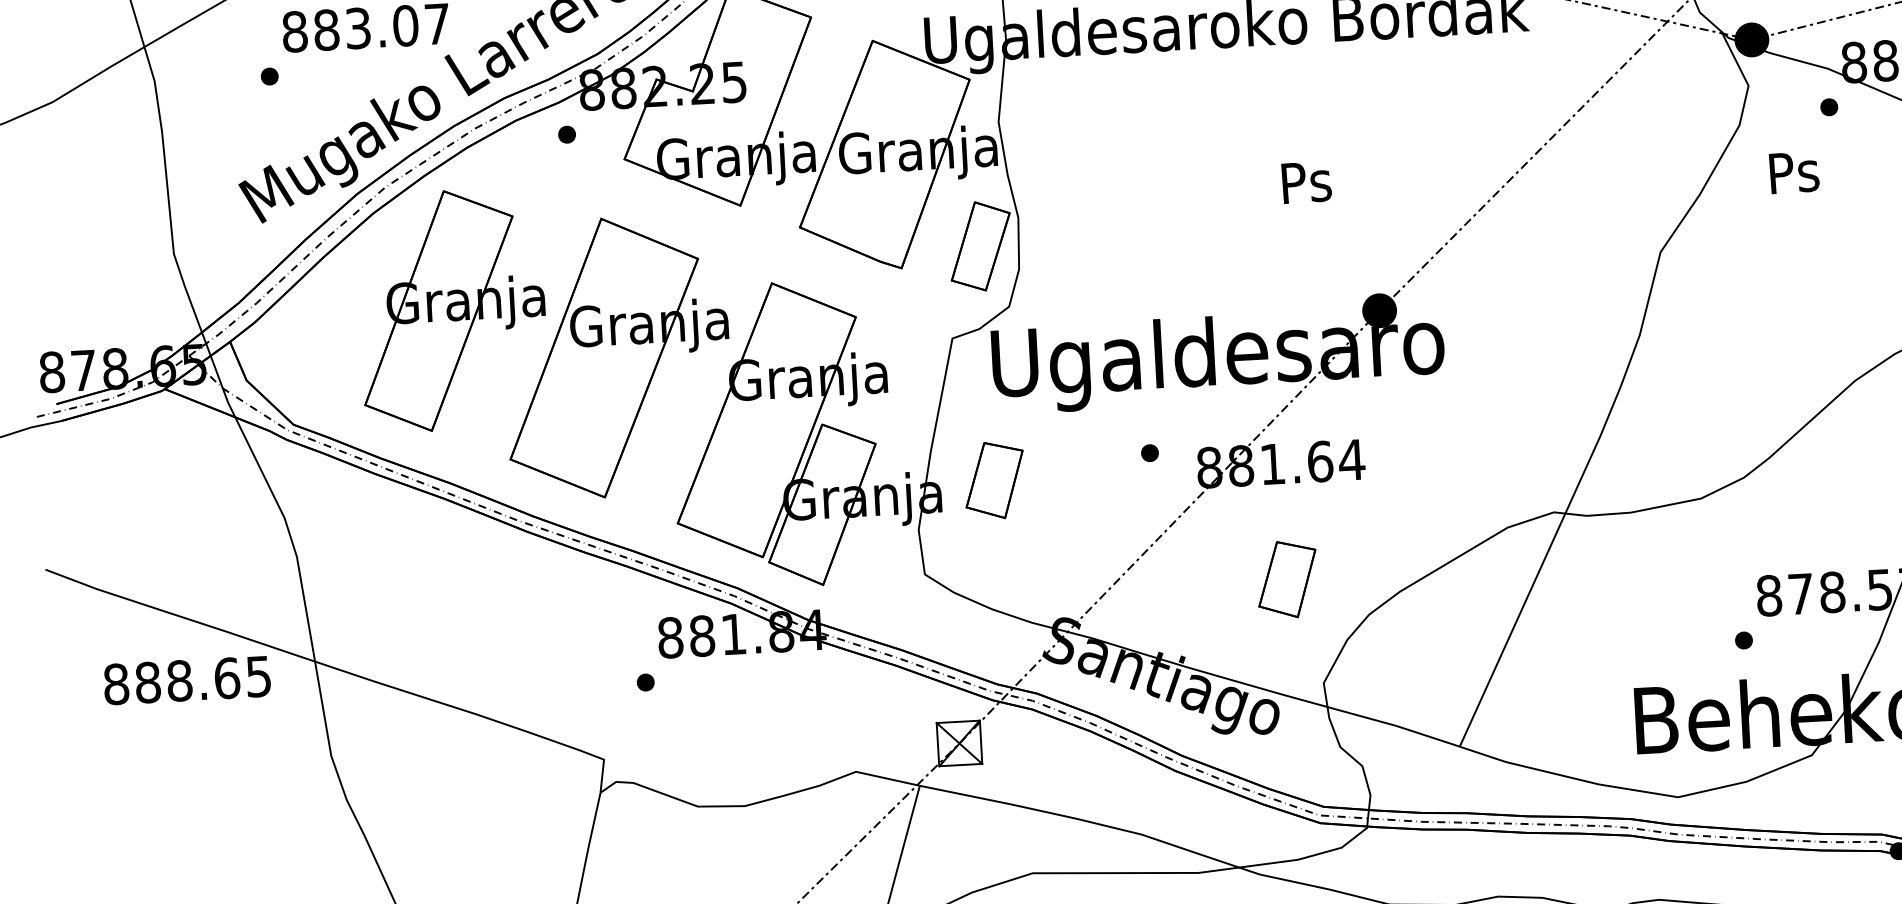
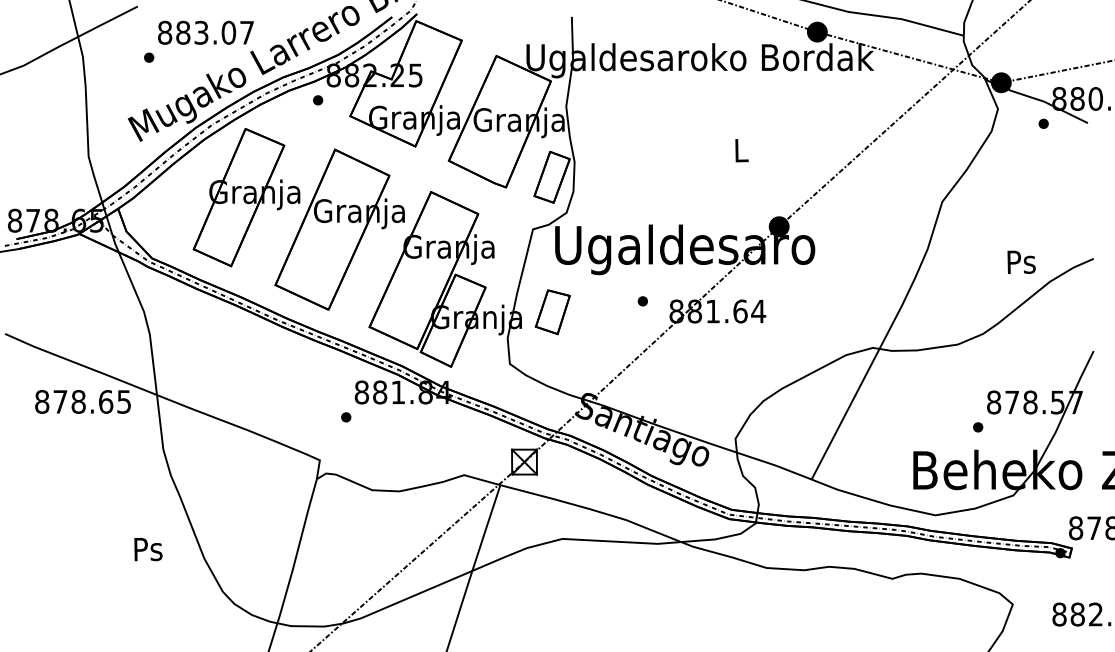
text: (1794, 171) -> (1021, 261), moved
text: (1307, 181) -> (741, 150), Ps -> L
part: (1286, 580) -> (717, 378), removed
text: (148, 681) -> (60, 401), 888.65 -> 878.65

